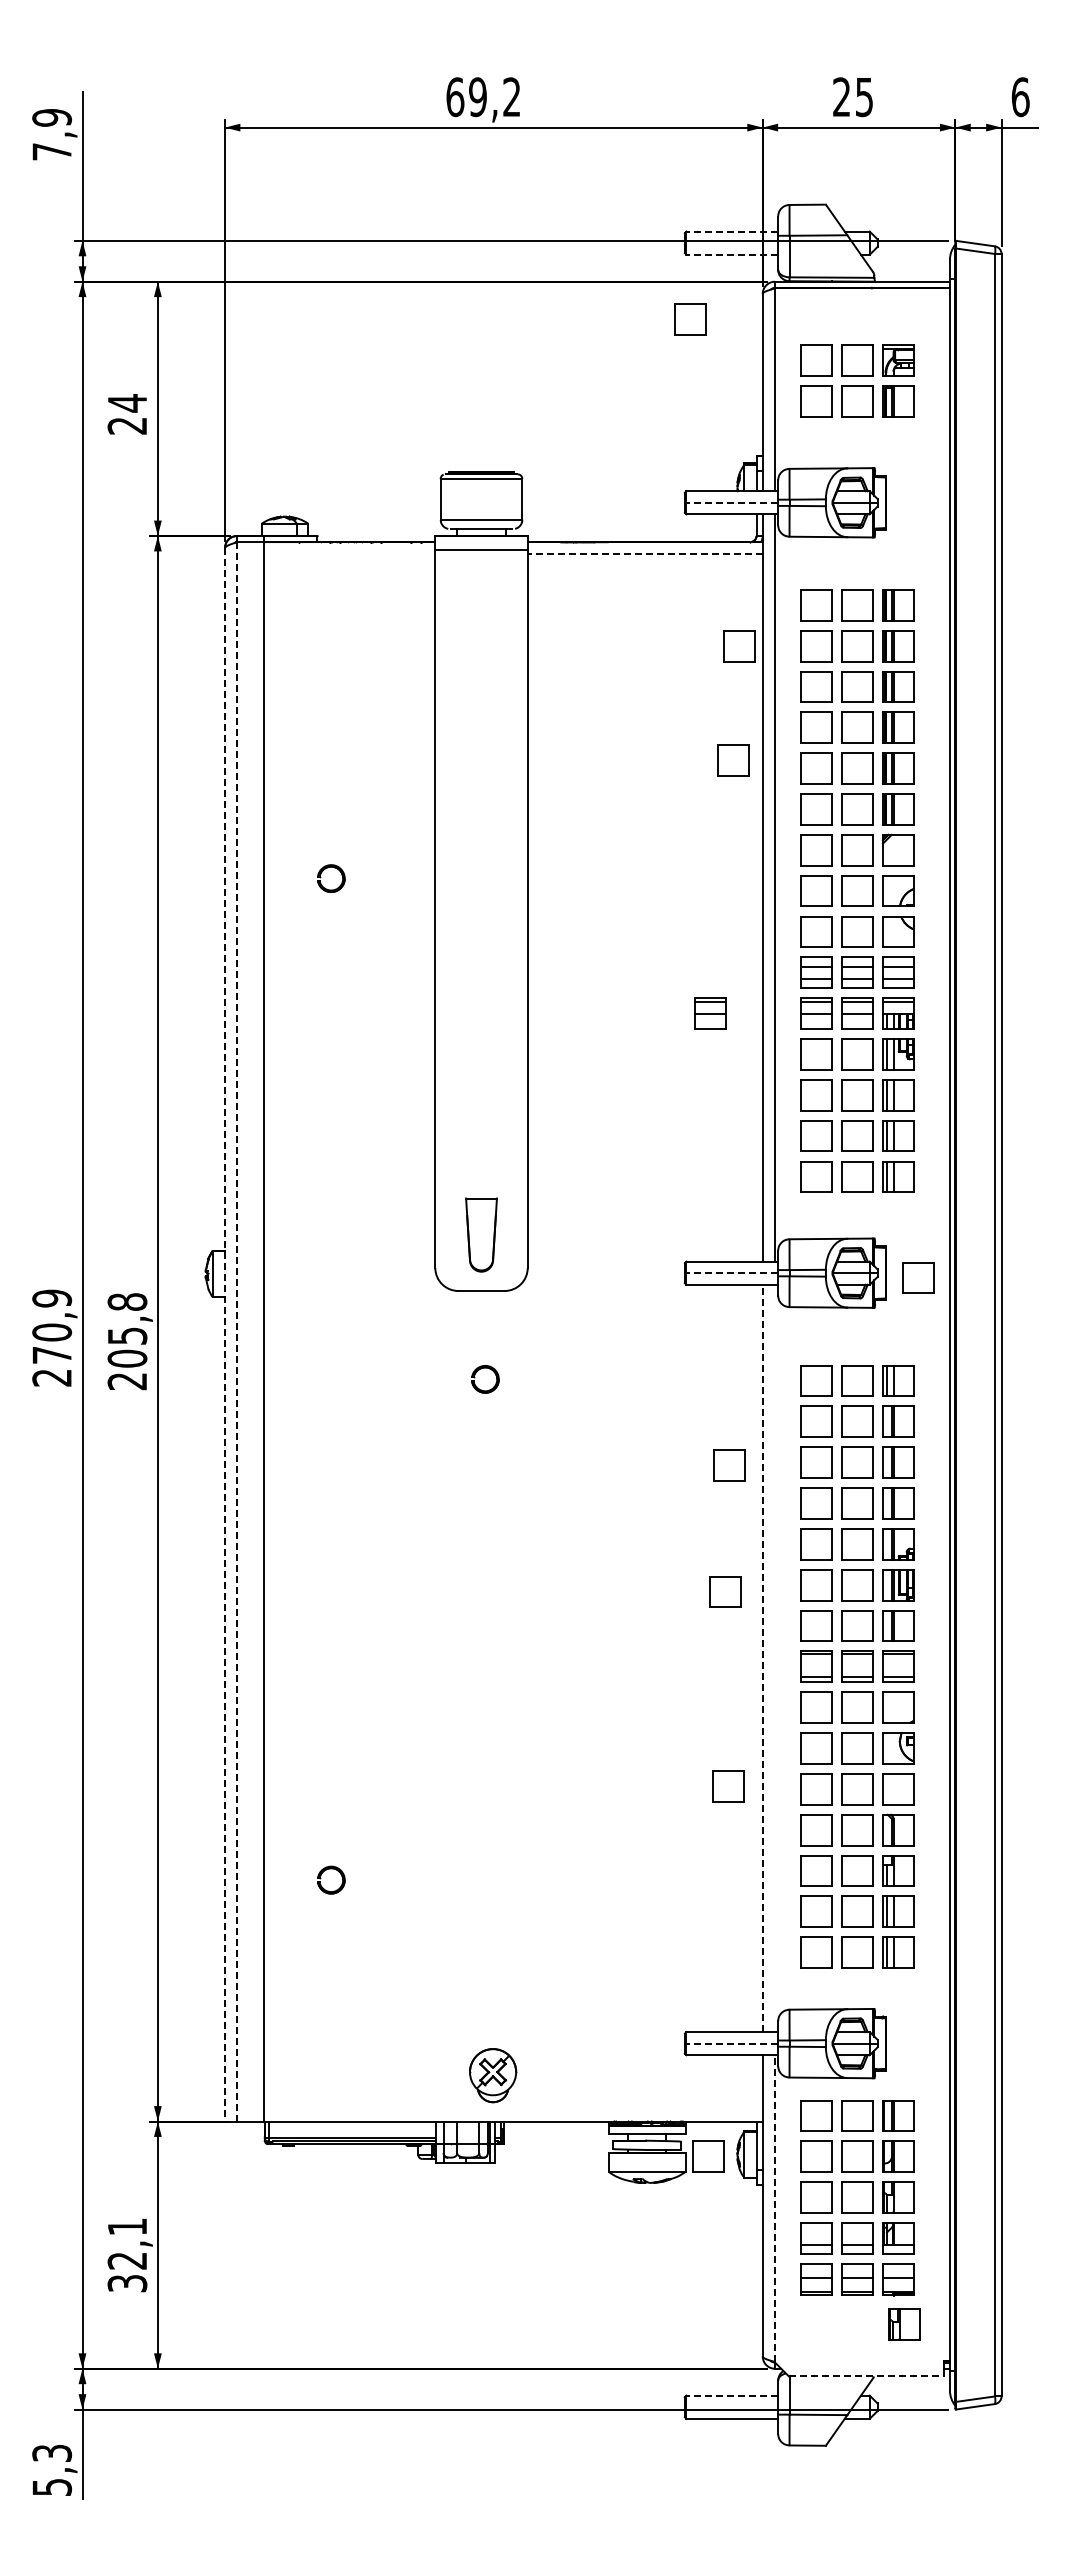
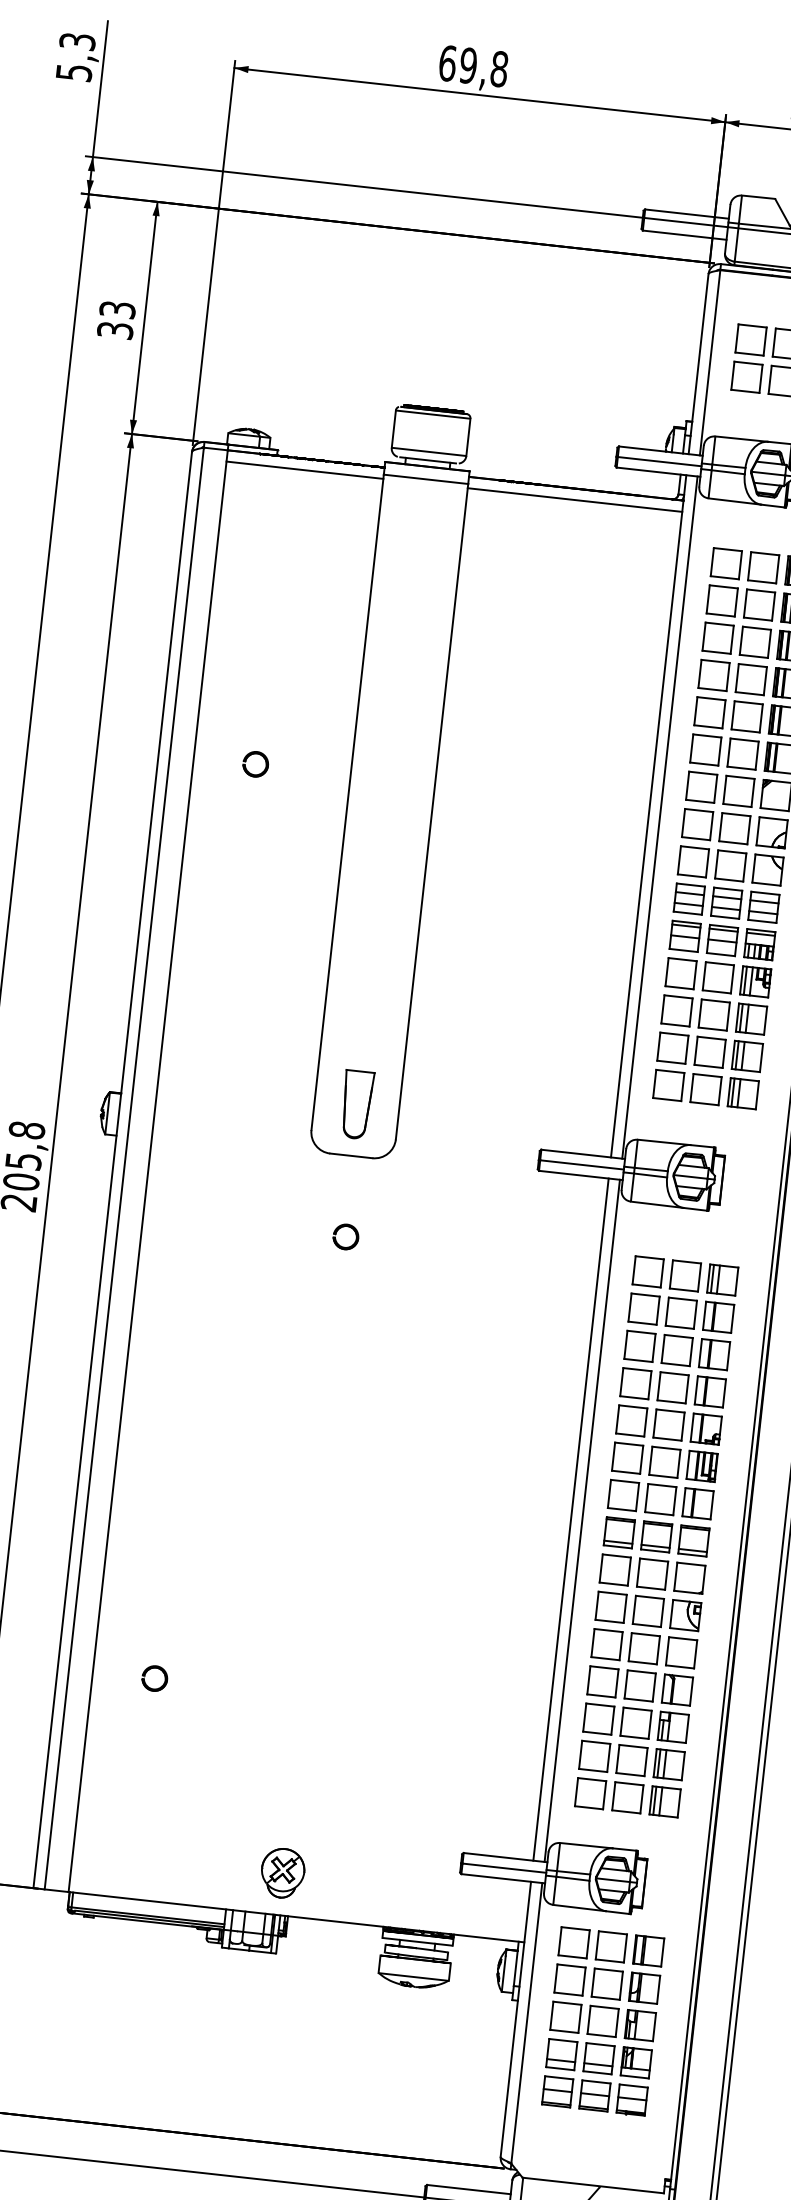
text: (511, 97) -> (498, 69), 69,2 -> 69,8
text: (52, 134) -> (76, 56), 7,9 -> 5,3
line: (732, 231) -> (687, 214), dashed -> solid
line: (732, 254) -> (684, 235), dashed -> solid
part: (690, 319) -> (640, 290), removed
text: (127, 414) -> (116, 320), 24 -> 33
line: (732, 502) -> (659, 461), dashed -> solid
line: (349, 554) -> (305, 470), added
line: (644, 554) -> (574, 499), dashed -> solid
part: (739, 646) -> (651, 593), removed
part: (733, 760) -> (634, 697), removed
part: (710, 1013) -> (588, 925), removed
line: (732, 1273) -> (582, 1165), dashed -> solid
part: (918, 1277) -> (751, 1187), removed
line: (237, 1331) -> (124, 1168), dashed -> solid
line: (224, 1334) -> (112, 1169), dashed -> solid
part: (729, 1465) -> (560, 1340), removed
part: (725, 1591) -> (543, 1454), removed
line: (762, 1658) -> (570, 1519), dashed -> solid
line: (775, 1658) -> (582, 1520), added
part: (728, 1786) -> (526, 1633), removed
line: (732, 2043) -> (504, 1868), dashed -> solid
part: (708, 2156) -> (471, 1968), removed
line: (775, 2208) -> (527, 2023), dashed -> solid
part: (904, 2324) -> (633, 2141), removed
line: (866, 2376) -> (593, 2185), dashed -> solid
line: (732, 2395) -> (469, 2189), dashed -> solid

